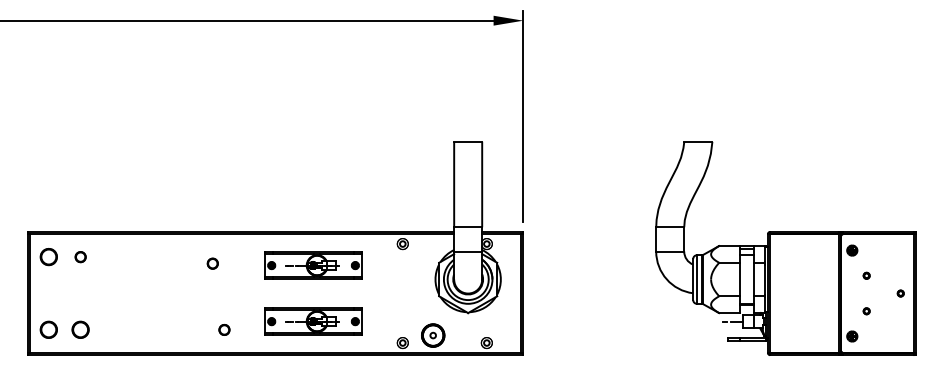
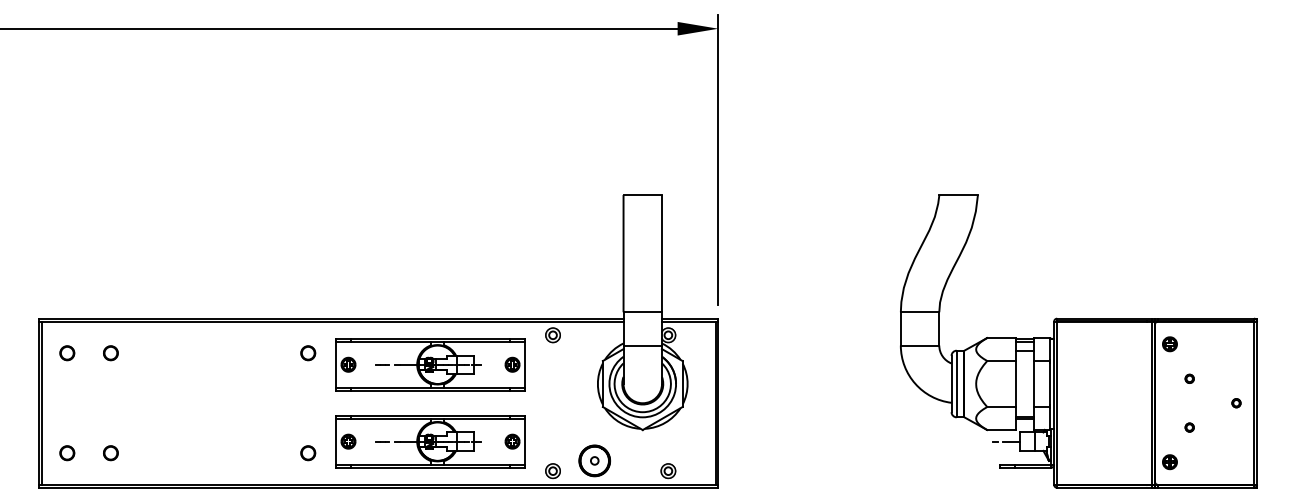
part: (49, 257) -> (67, 353), size x0.62
part: (212, 263) -> (308, 353), moved
part: (313, 265) -> (430, 364), size x1.43
part: (313, 321) -> (430, 441), size x1.43
part: (49, 330) -> (67, 453), size x0.62
part: (80, 330) -> (110, 453), size x0.62

